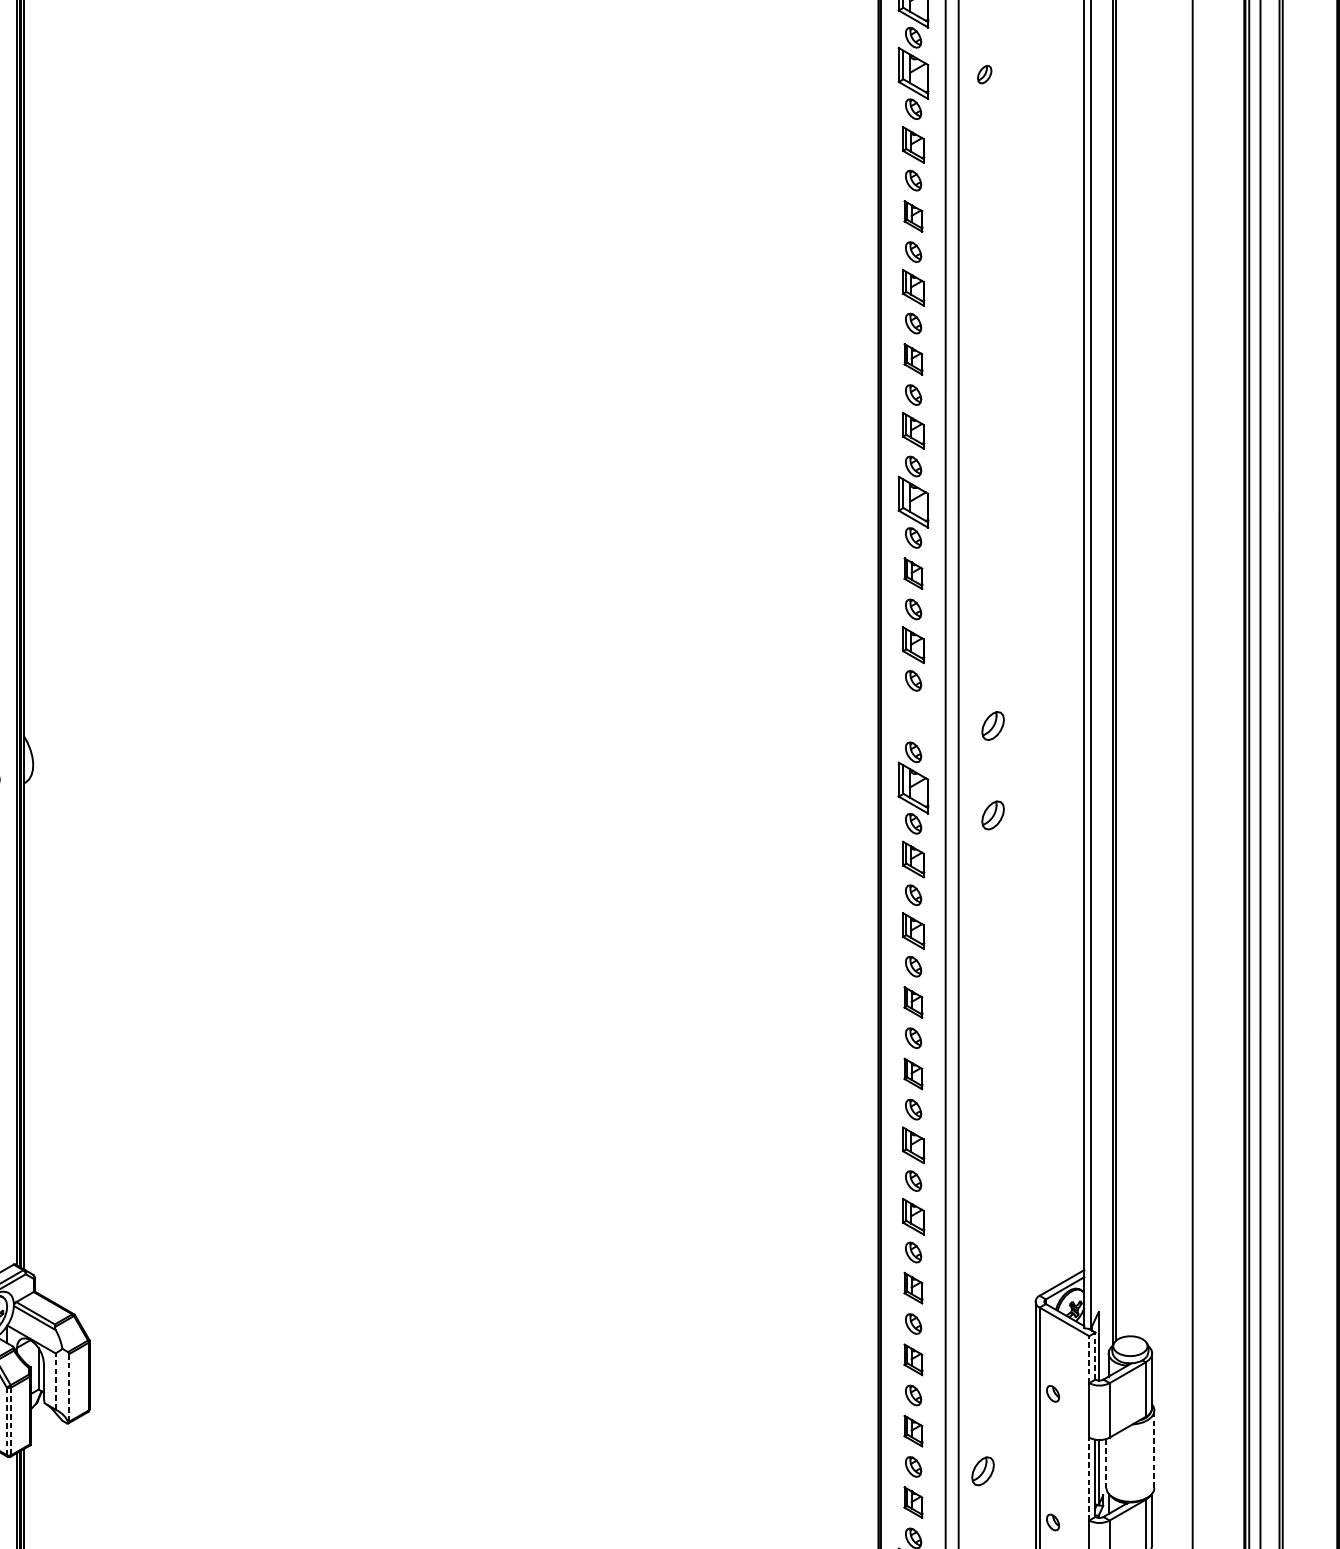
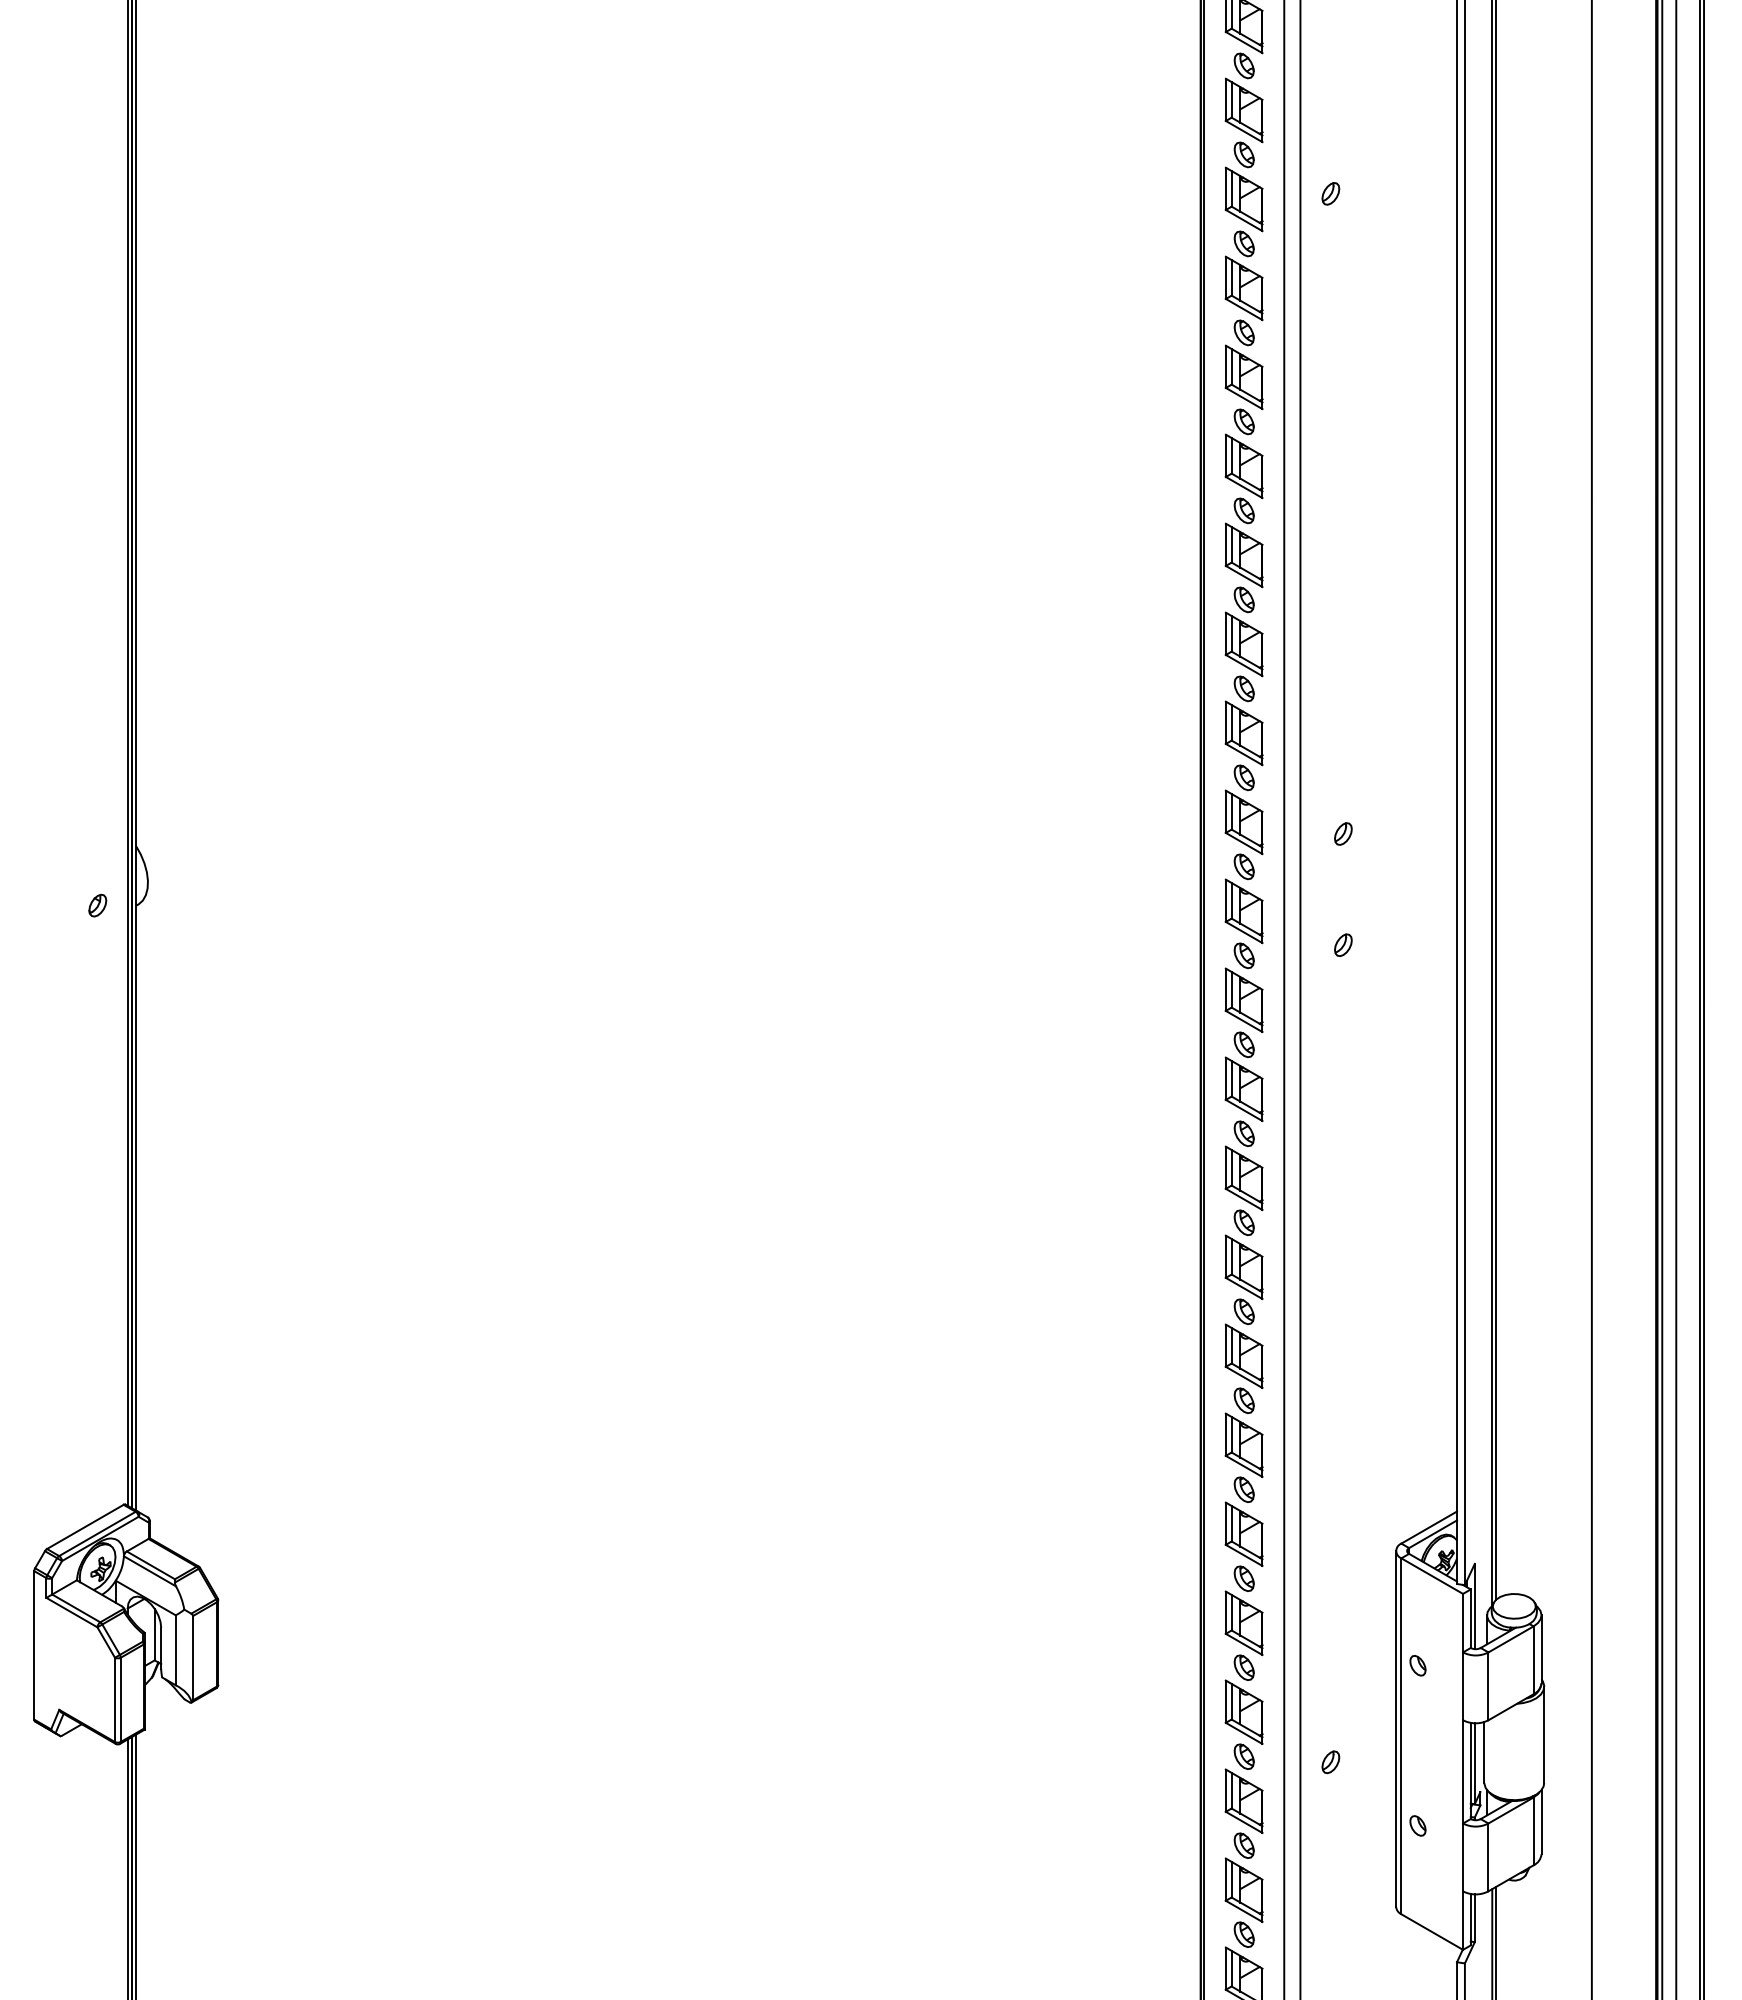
part: (984, 74) -> (1330, 193), moved
part: (912, 145) -> (1243, 110), size x1.43
part: (912, 216) -> (1243, 199), size x1.67
part: (912, 287) -> (1243, 288), size x1.43
part: (912, 359) -> (1243, 377), size x1.67
part: (912, 430) -> (1243, 466), size x1.43
part: (912, 573) -> (1243, 644), size x1.67
part: (912, 645) -> (1243, 733), size x1.43
part: (912, 716) -> (1243, 822), added
part: (993, 725) -> (1343, 833), size x0.62
part: (993, 814) -> (1343, 944), size x0.62
part: (912, 859) -> (1243, 1000), size x1.43
part: (912, 931) -> (1243, 1089), size x1.43
part: (912, 1002) -> (1243, 1178), size x1.67
part: (912, 1074) -> (1243, 1267), size x1.67
part: (912, 1144) -> (1243, 1355), size x1.43
part: (912, 1216) -> (1243, 1444), size x1.43
part: (912, 1287) -> (1243, 1533), size x1.67
line: (1095, 1355) -> (1470, 1618), dashed -> solid
part: (912, 1359) -> (1243, 1623), size x1.67
line: (1089, 1359) -> (1463, 1622), dashed -> solid
line: (55, 1381) -> (175, 1650), dashed -> solid
line: (69, 1388) -> (193, 1658), dashed -> solid
line: (6, 1420) -> (114, 1699), dashed -> solid
line: (11, 1421) -> (120, 1700), dashed -> solid
part: (912, 1430) -> (1243, 1711), size x1.67
line: (1154, 1449) -> (1544, 1734), dashed -> solid
line: (1106, 1463) -> (1484, 1752), dashed -> solid
part: (982, 1471) -> (1330, 1762), size x0.62
line: (1089, 1478) -> (1463, 1771), dashed -> solid
part: (912, 1502) -> (1243, 1800), size x1.67

